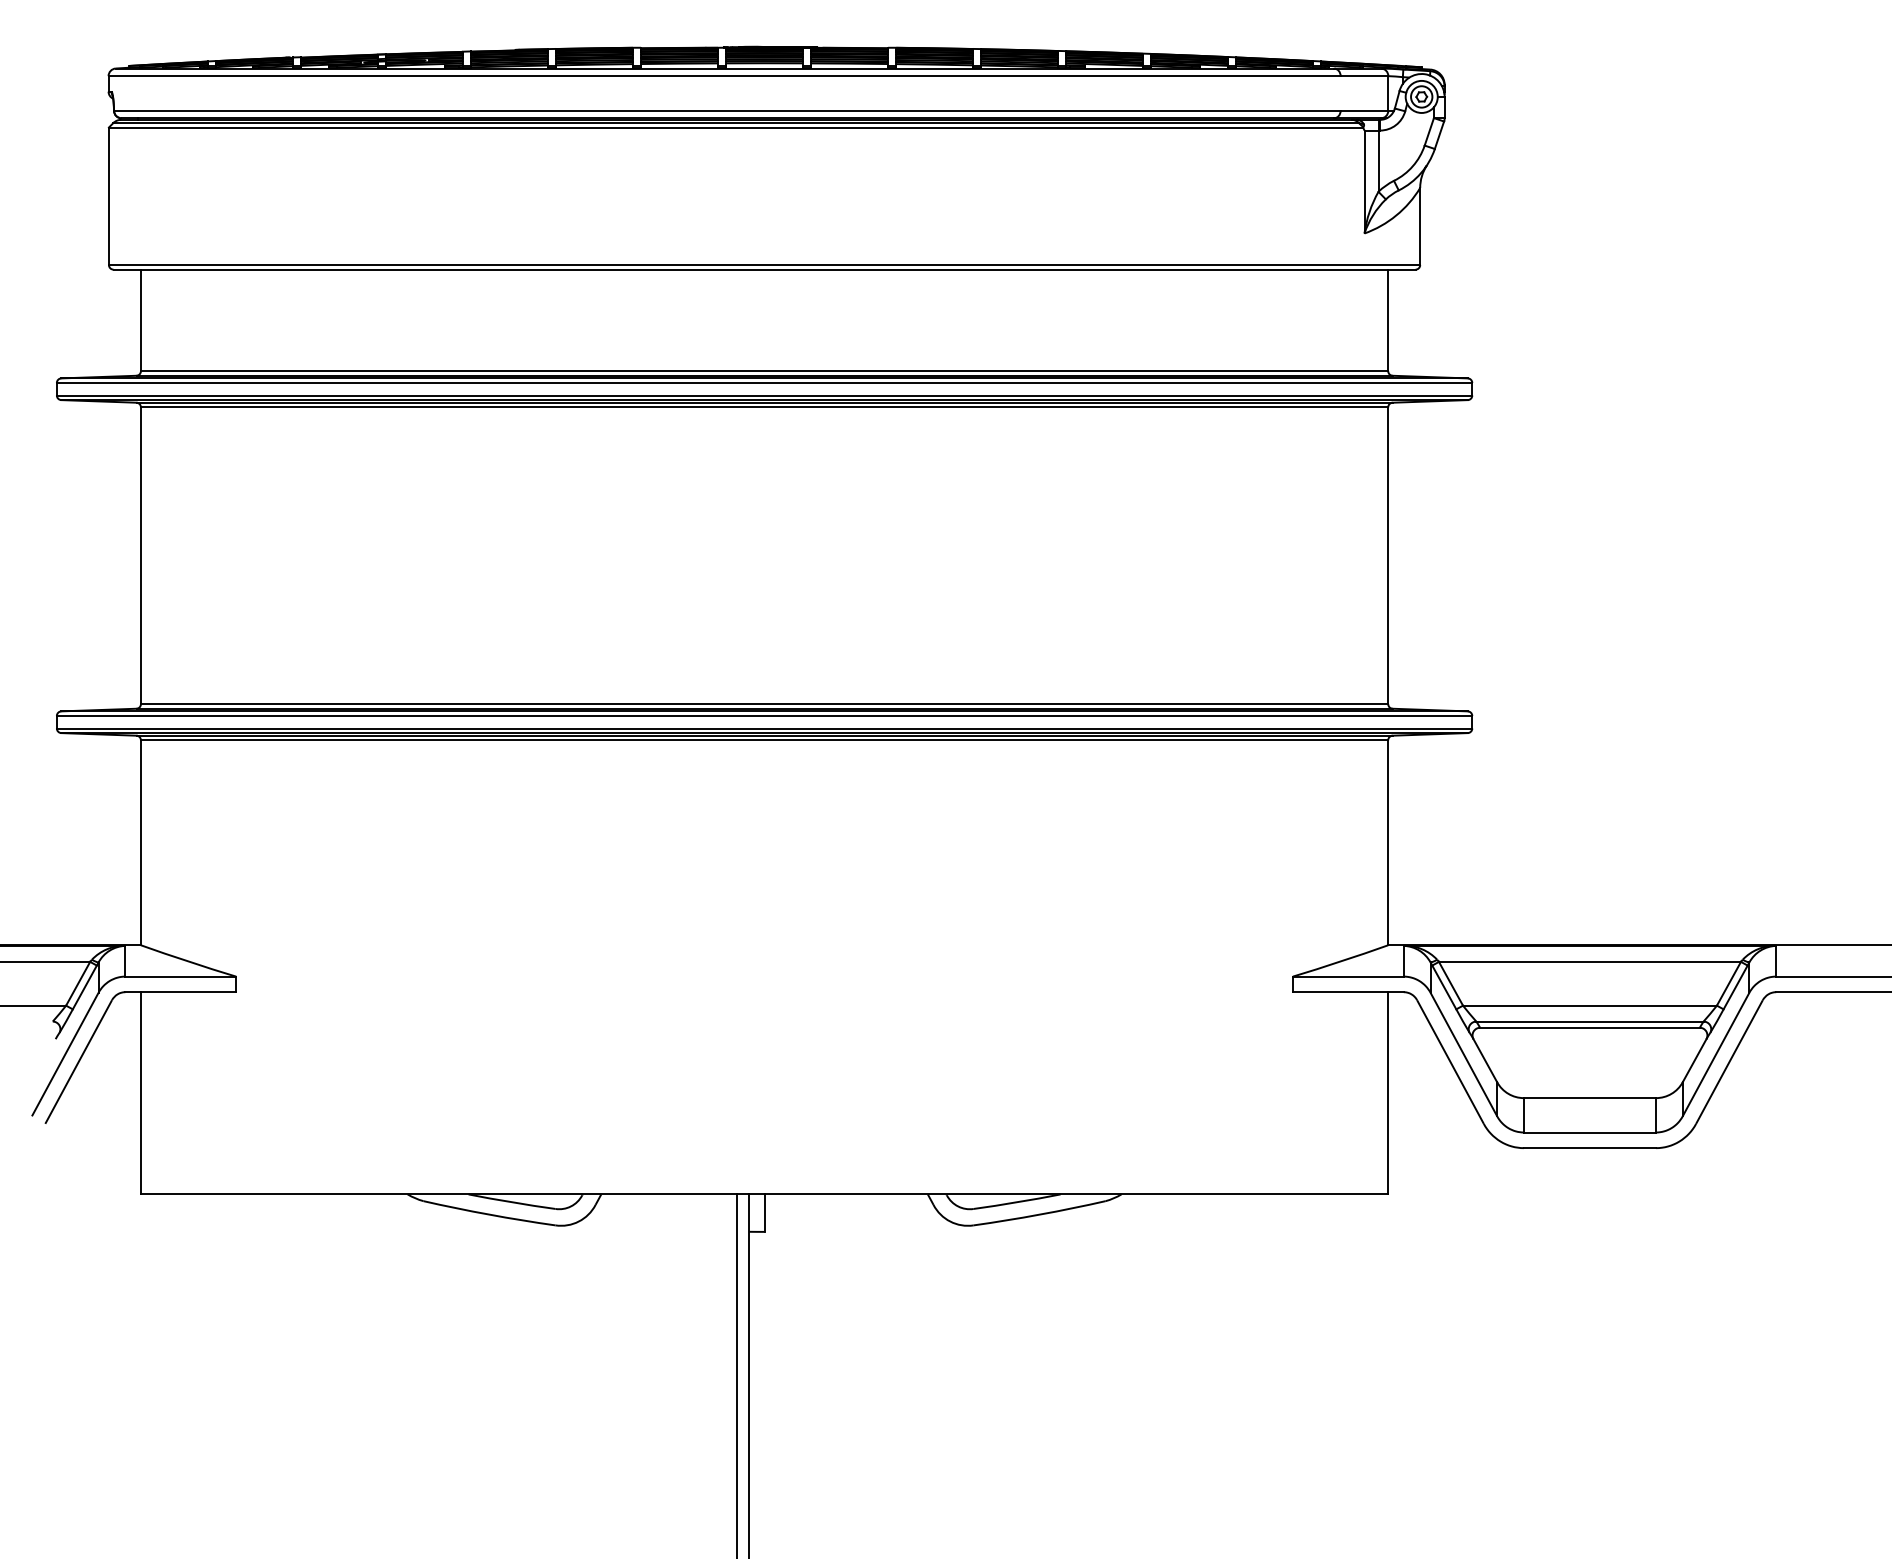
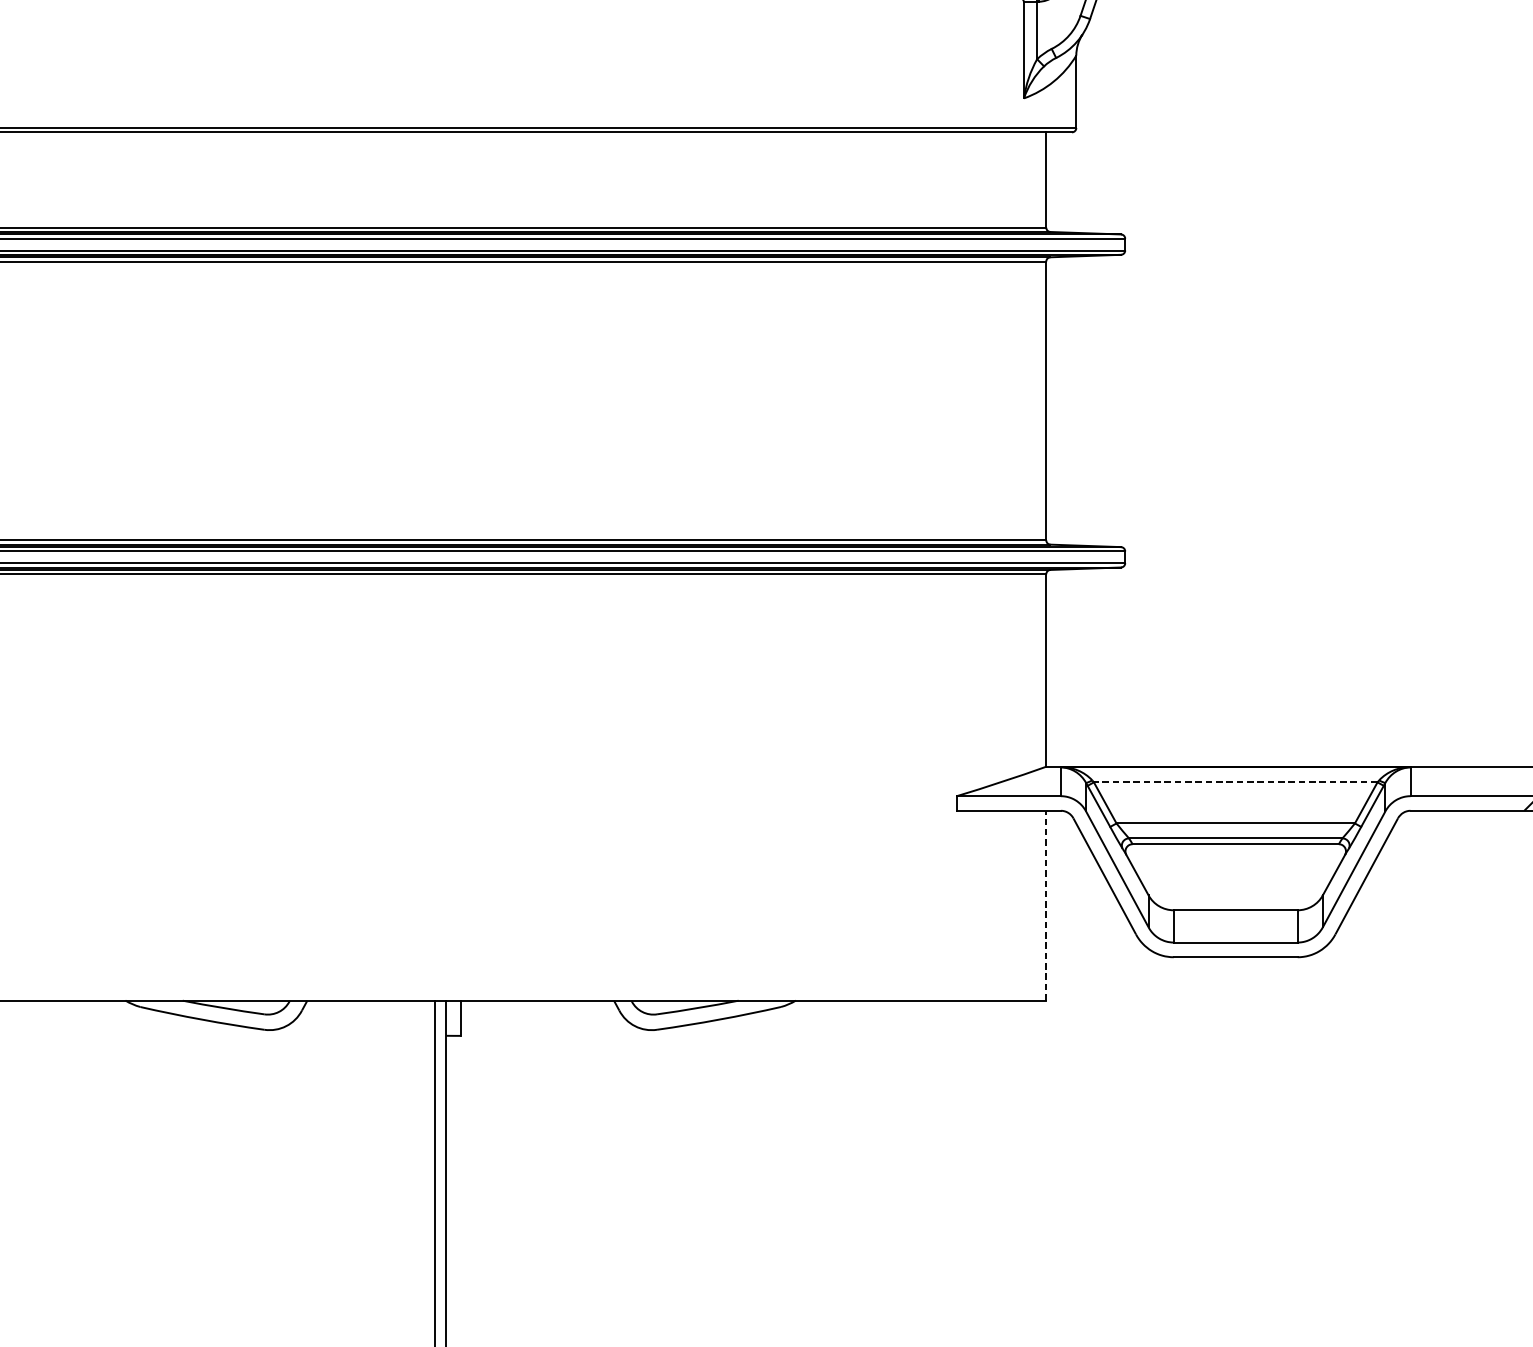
line: (1589, 961) -> (1235, 781), solid -> dashed
line: (1388, 1092) -> (1046, 904), solid -> dashed

